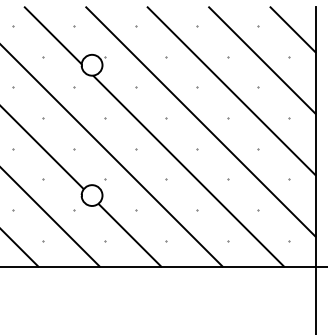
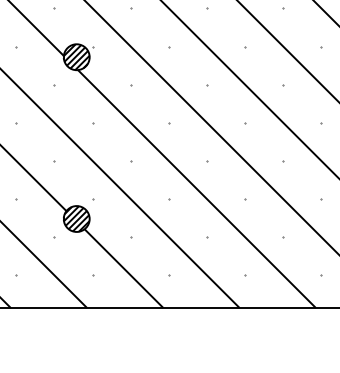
hatch: (91, 64) -> (75, 56), added
hatch: (91, 195) -> (75, 218), added

